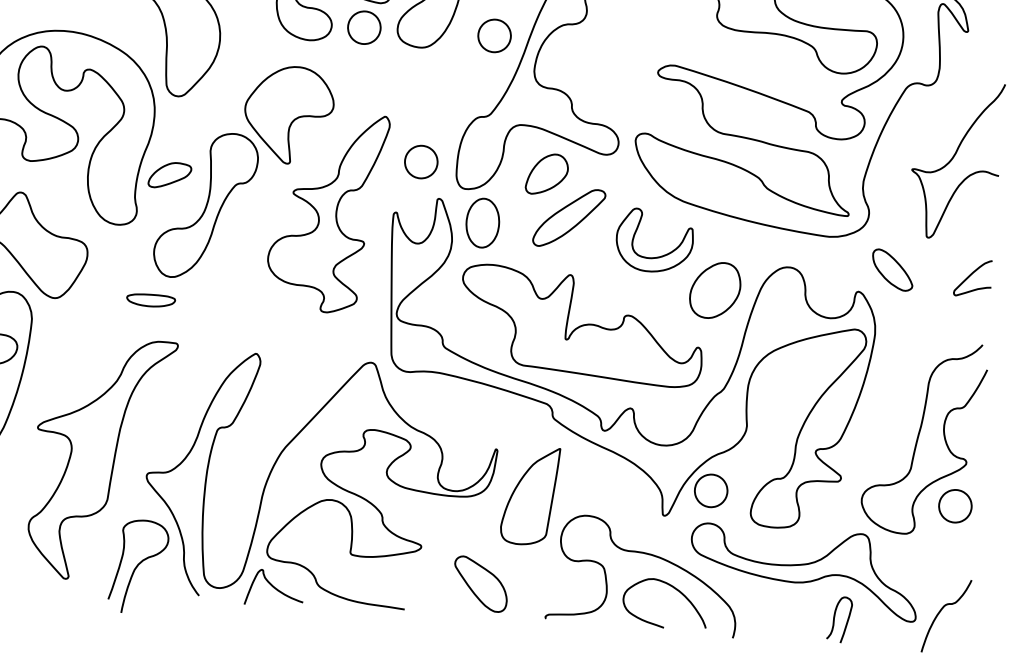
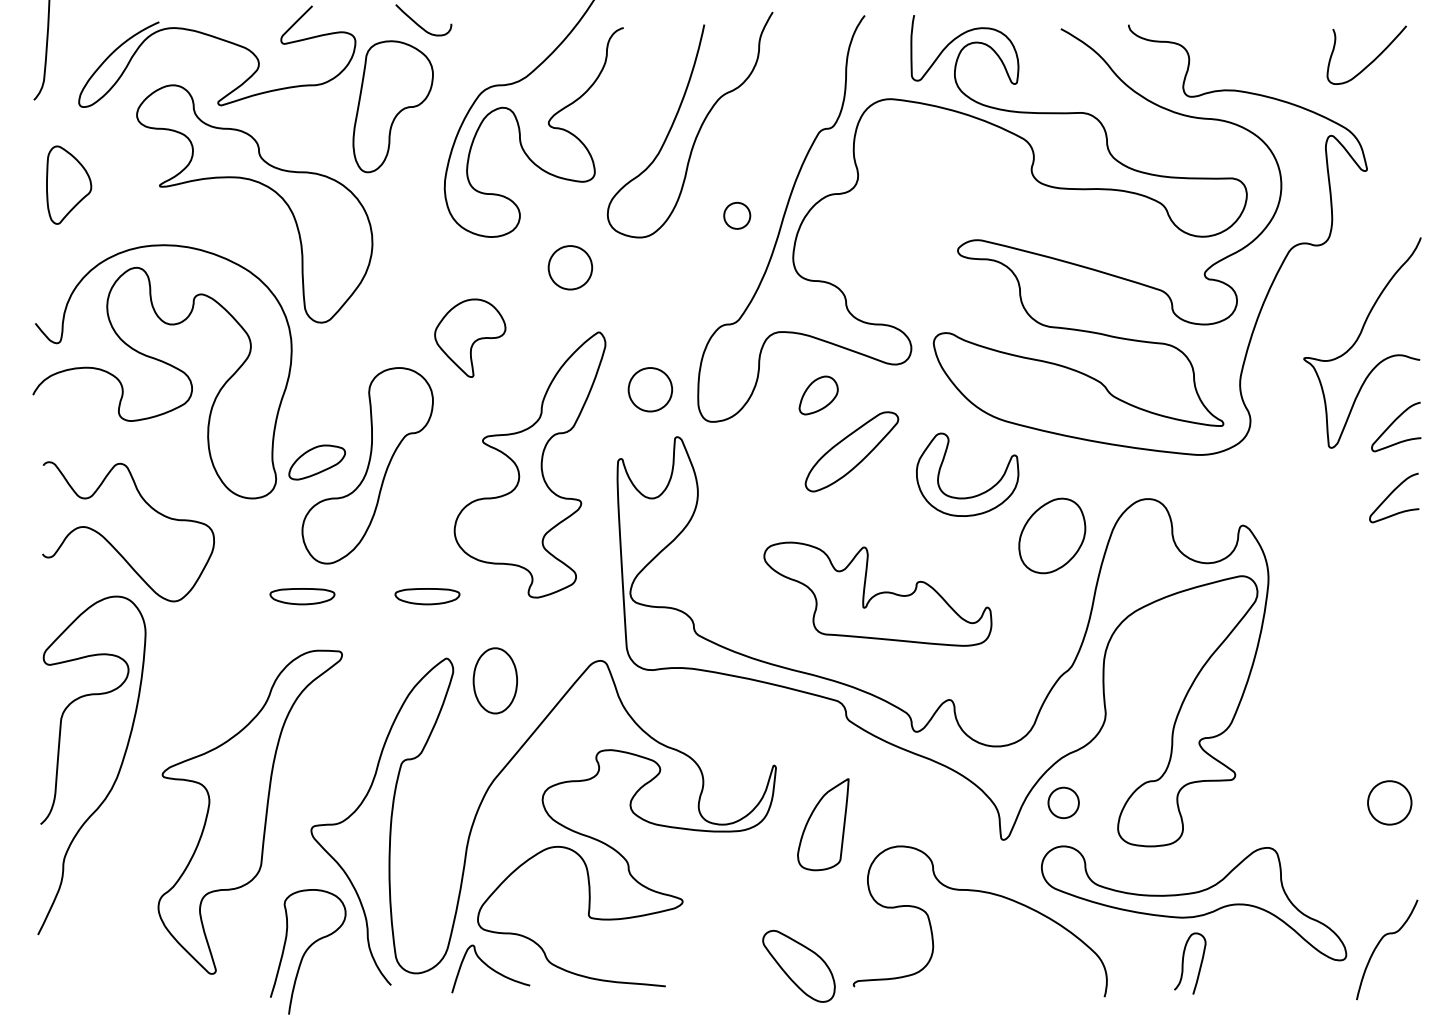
part: (364, 27) -> (570, 267), moved
part: (493, 35) -> (736, 215), size x0.6
part: (288, 114) -> (469, 337), size x0.6
part: (546, 174) -> (818, 395), size x0.7
part: (169, 175) -> (316, 462), moved
part: (482, 222) -> (494, 680), moved
curve: (976, 222) -> (1393, 423), added
part: (892, 269) -> (1286, 493), removed
part: (244, 306) -> (427, 596), added
part: (581, 325) -> (877, 593), size x0.7
curve: (918, 437) -> (1335, 714), removed
part: (711, 490) -> (1063, 802), size x0.7
part: (530, 495) -> (823, 824), size x0.7
part: (480, 583) -> (798, 965), moved
curve: (673, 588) -> (1021, 935), removed
curve: (834, 619) -> (1183, 963), moved

